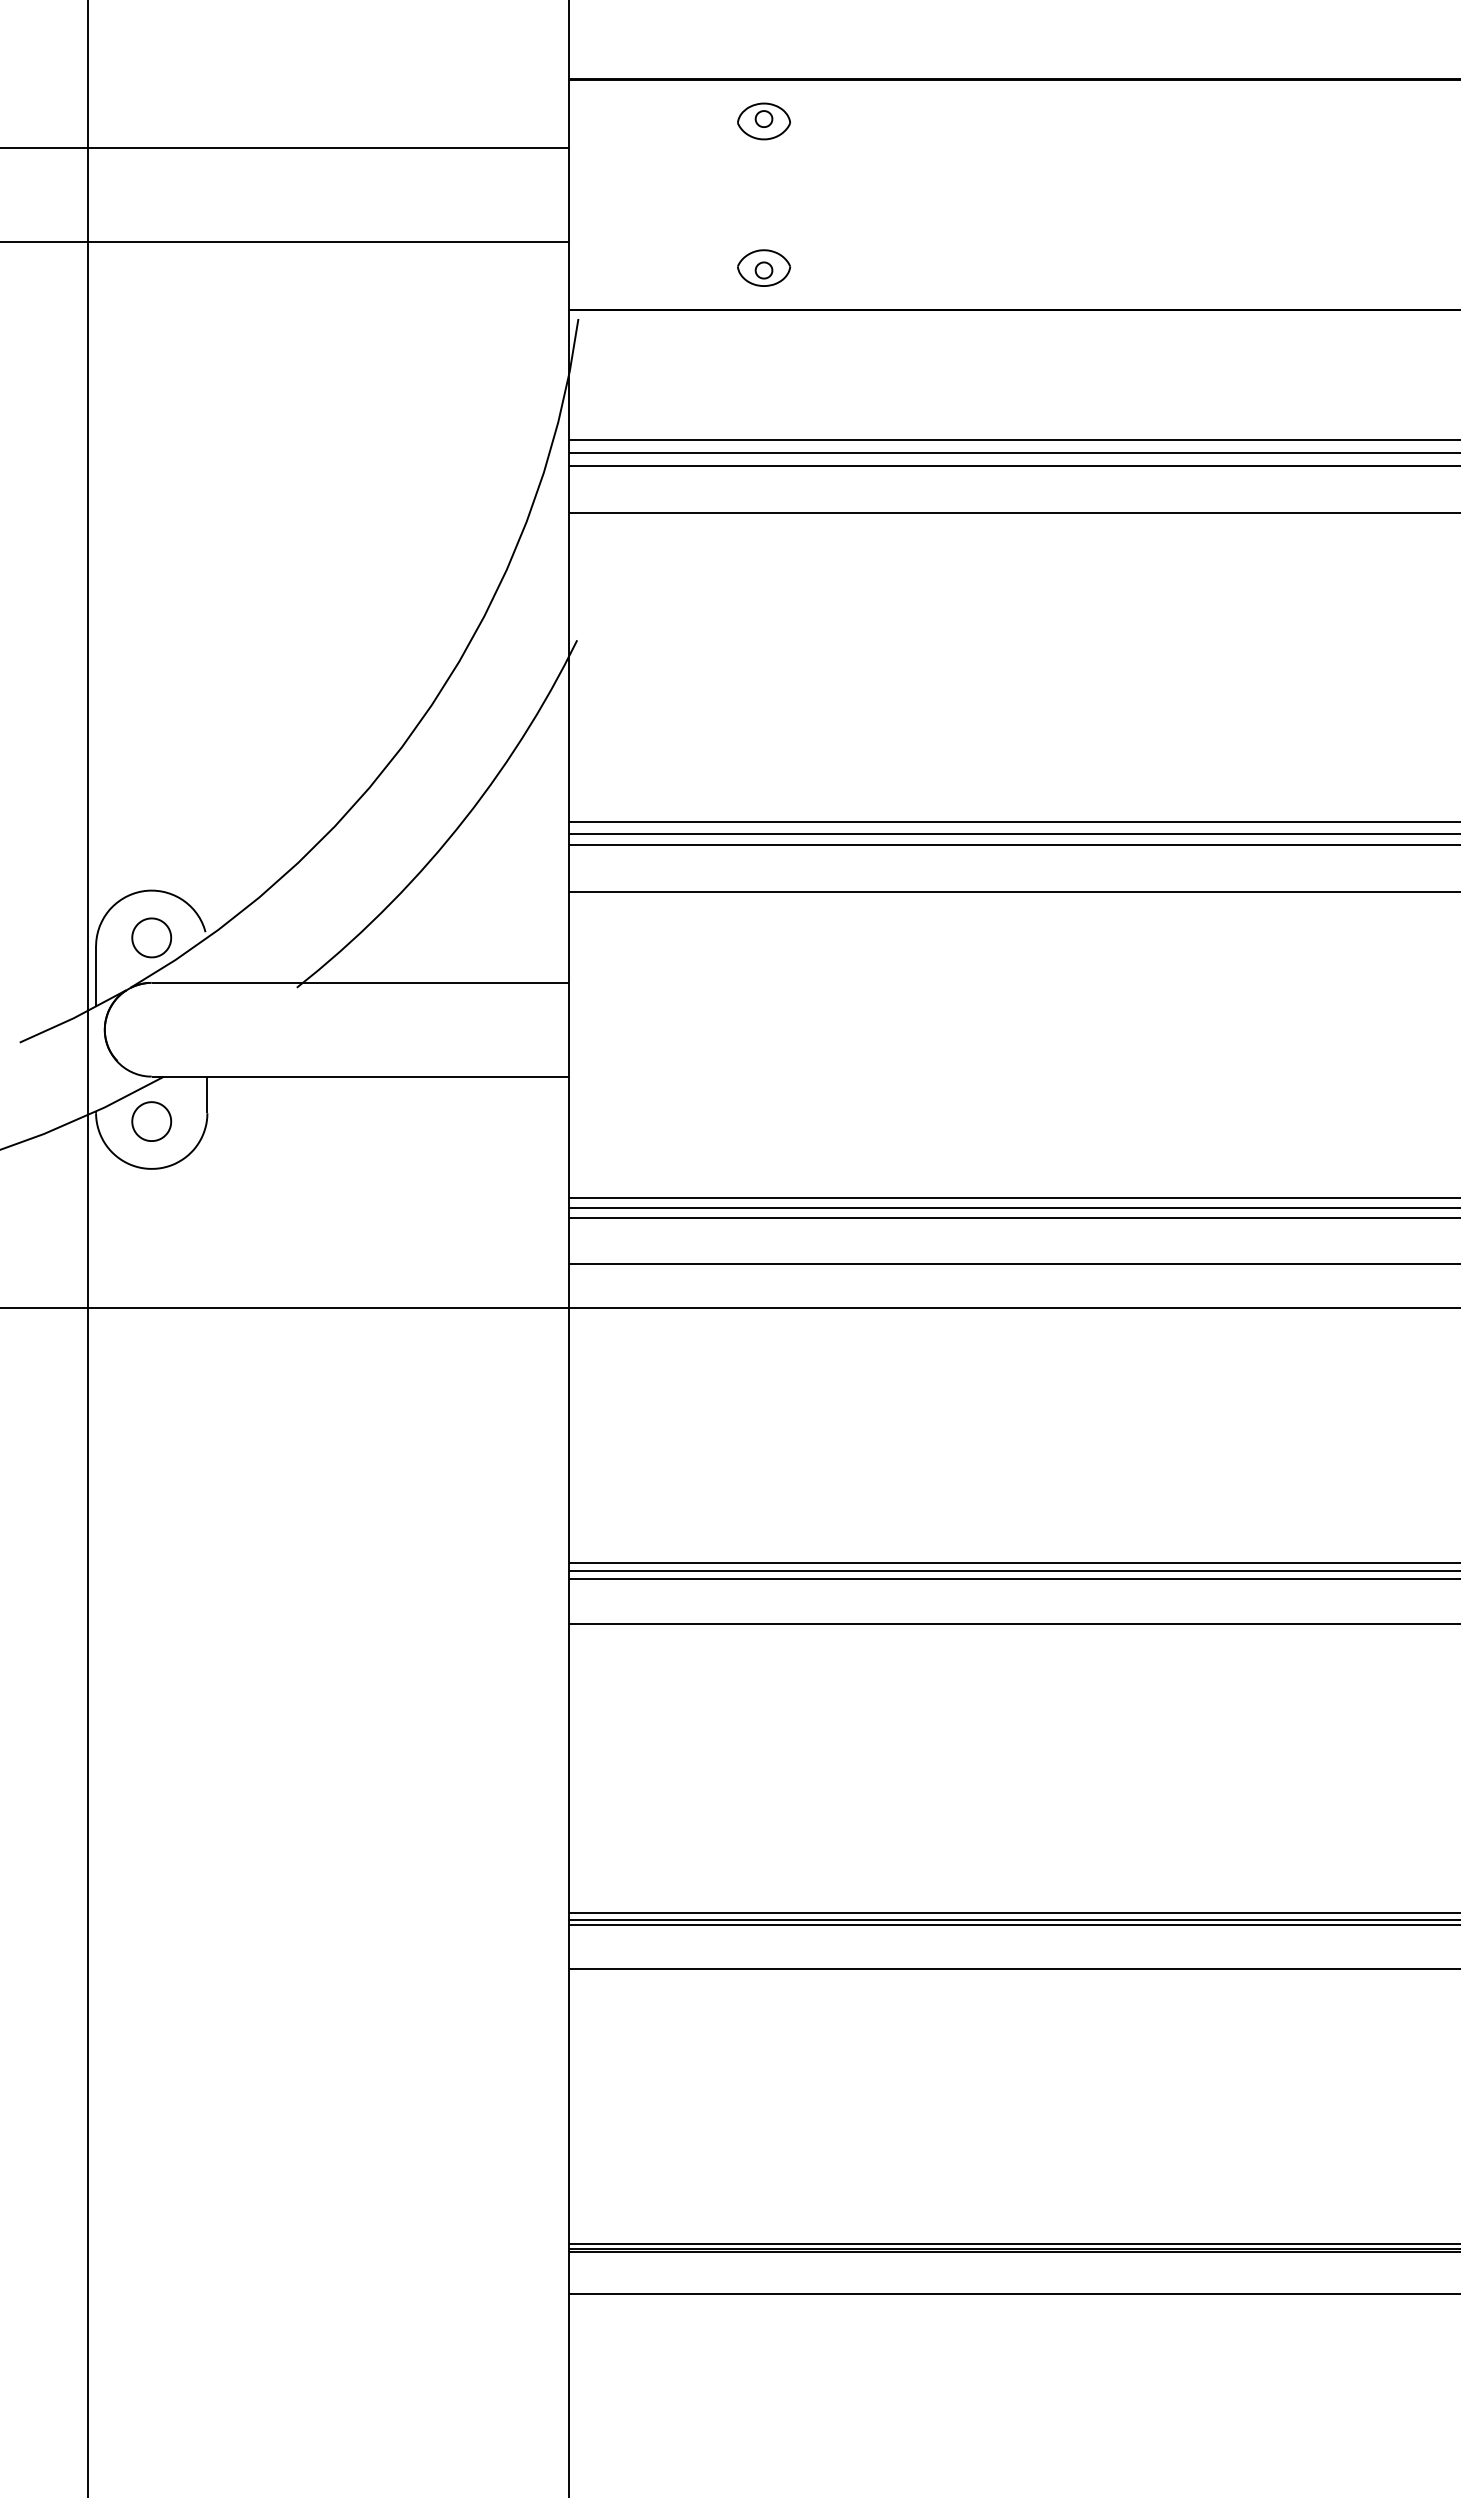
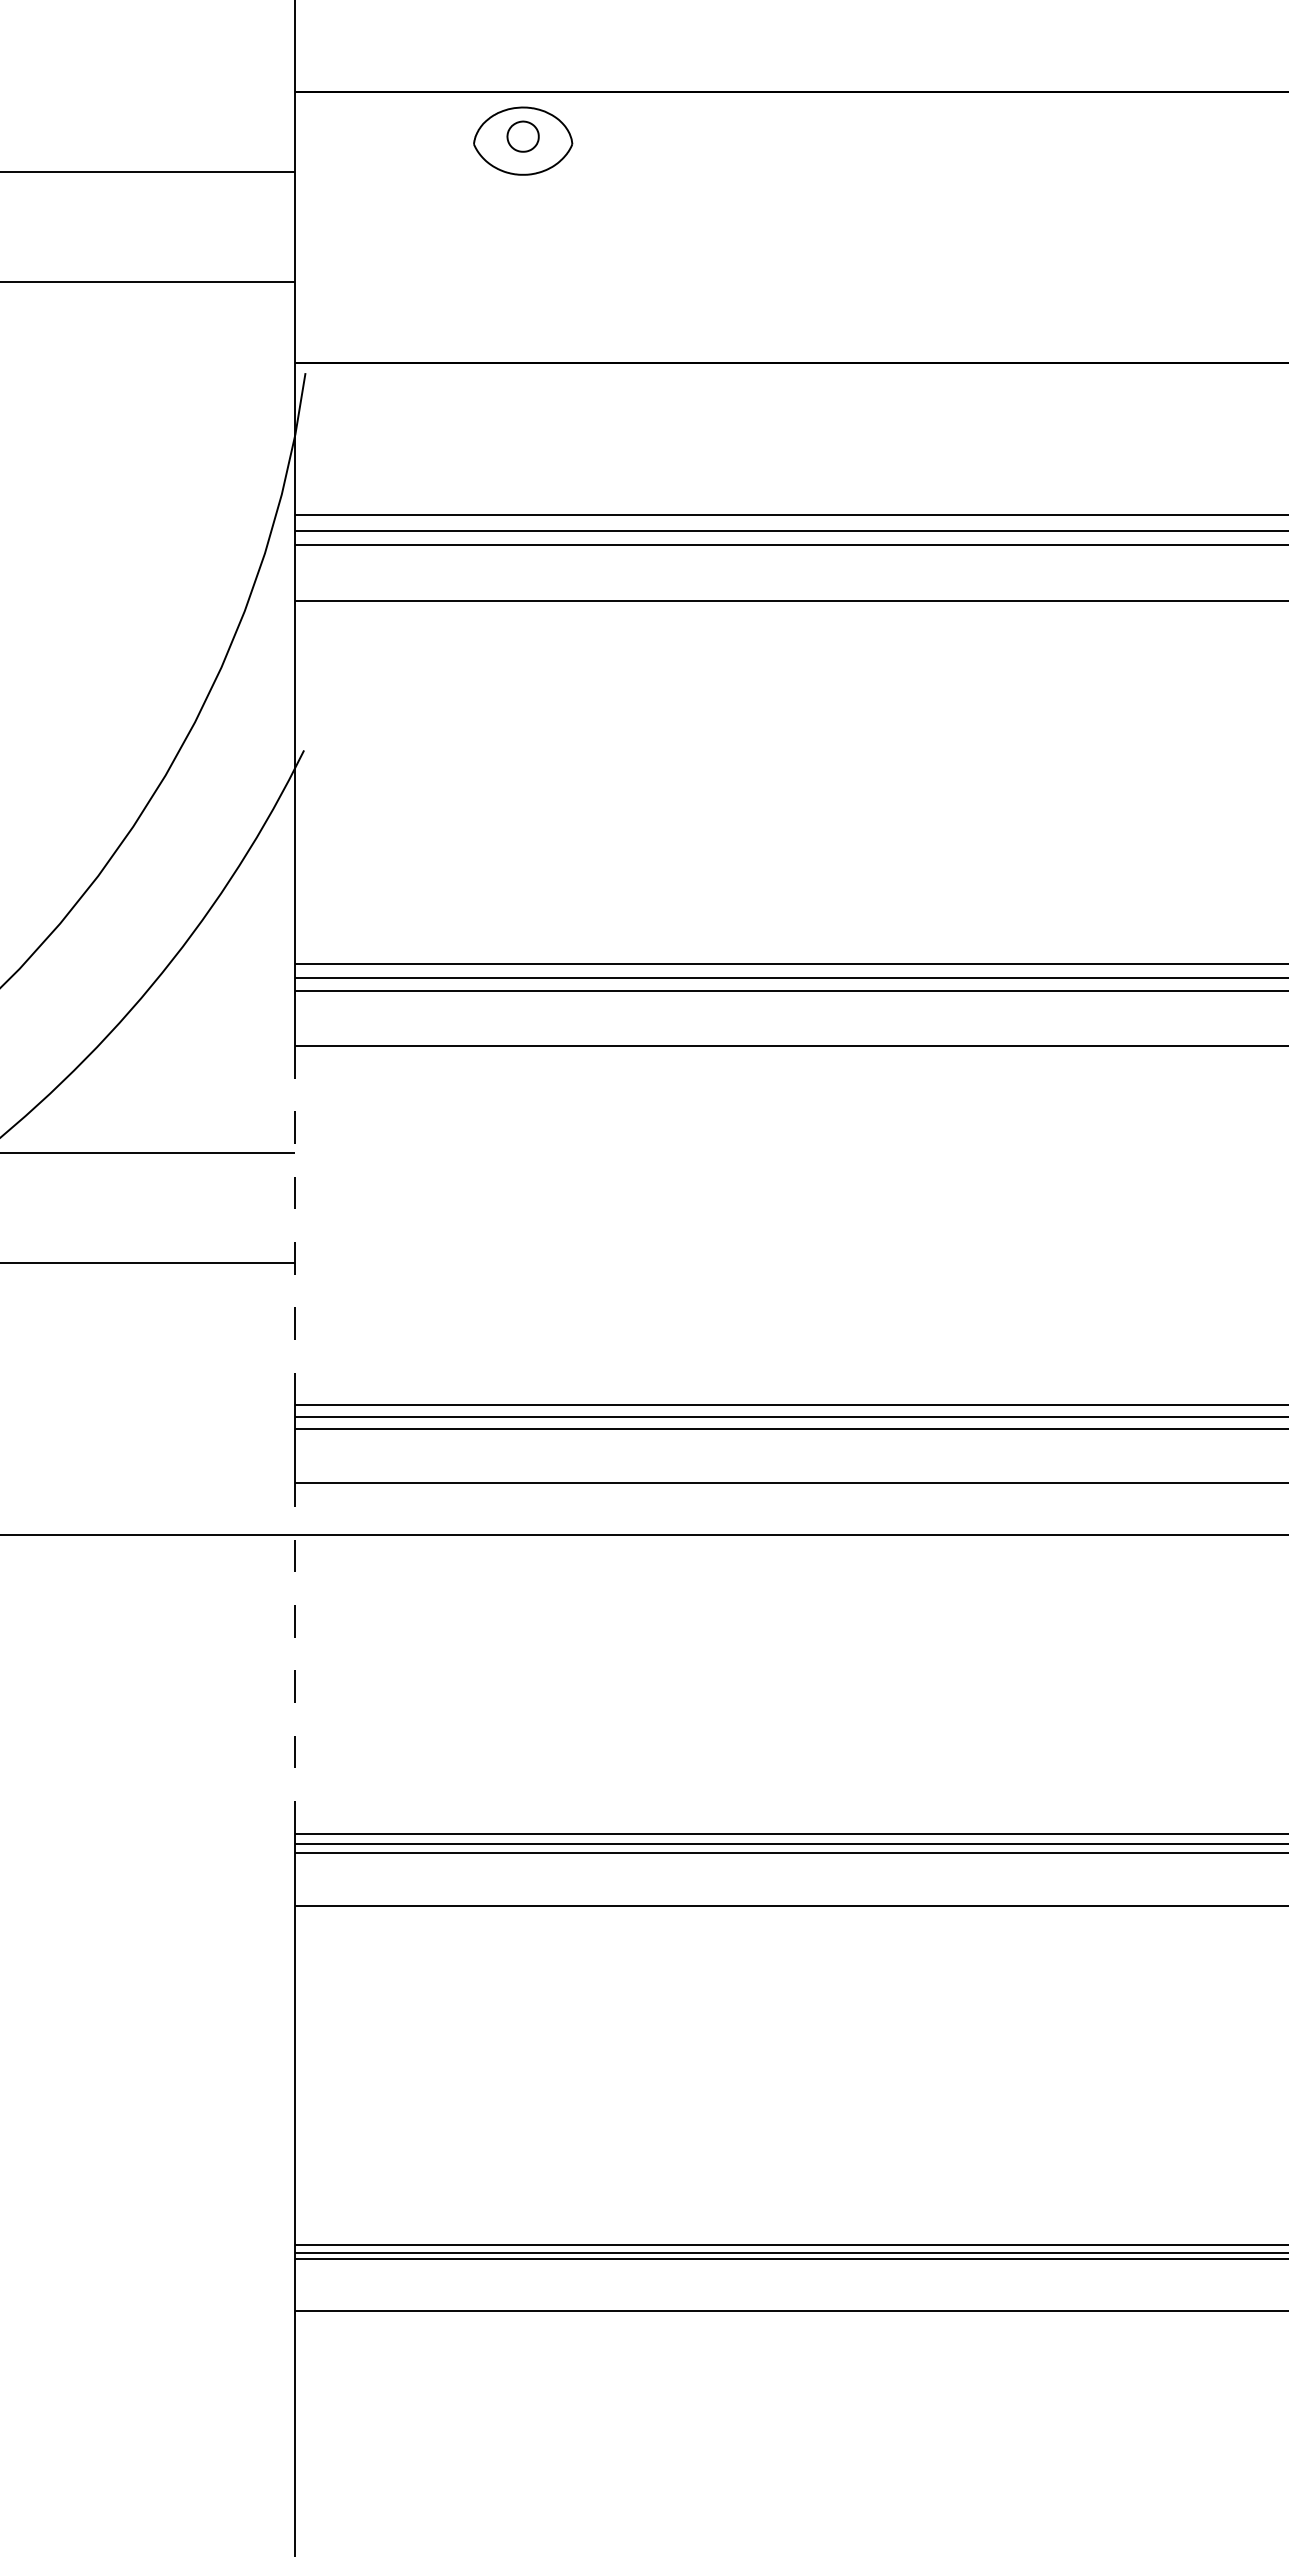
part: (764, 121) -> (524, 141), size x1.6
part: (764, 267) -> (524, 312), removed
line: (569, 1045) -> (295, 1226), solid -> dashed
line: (569, 1413) -> (295, 1658), solid -> dashed

